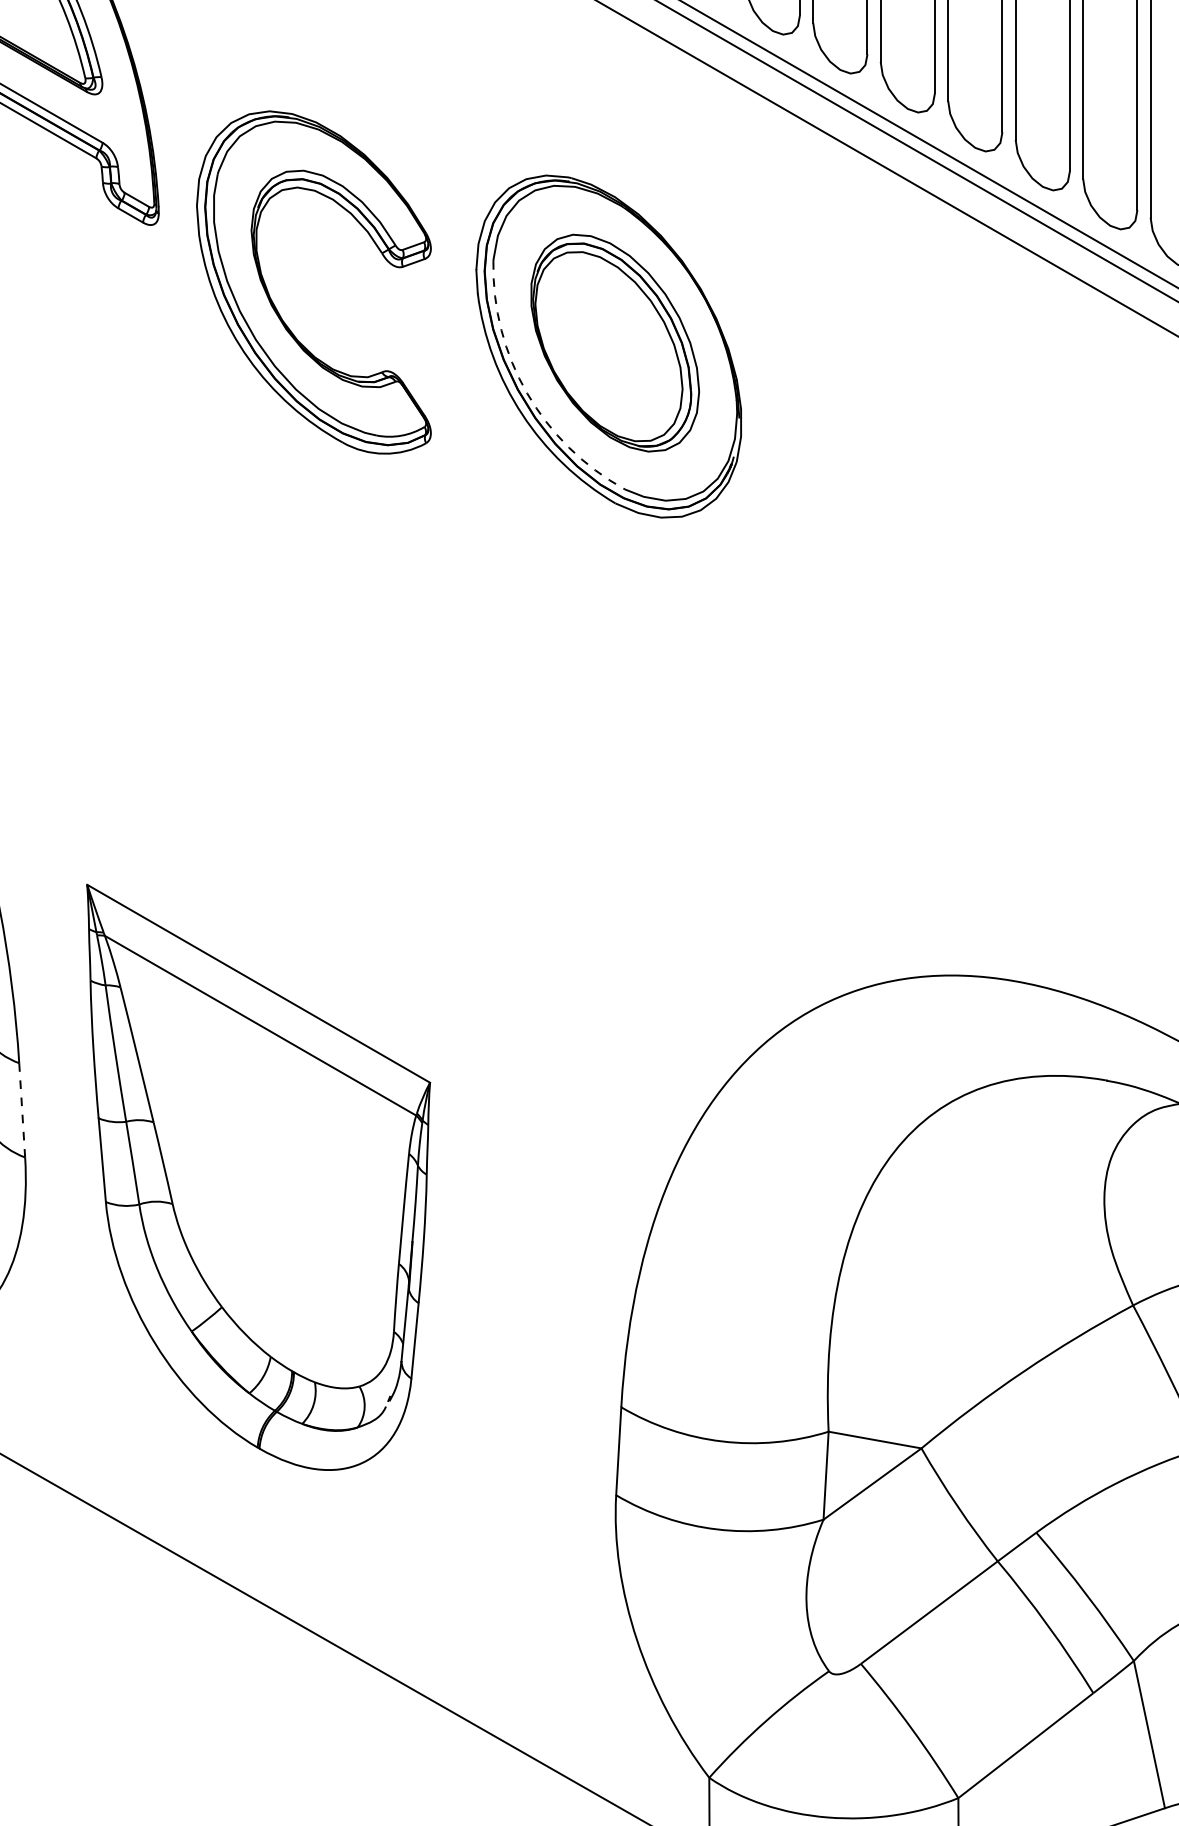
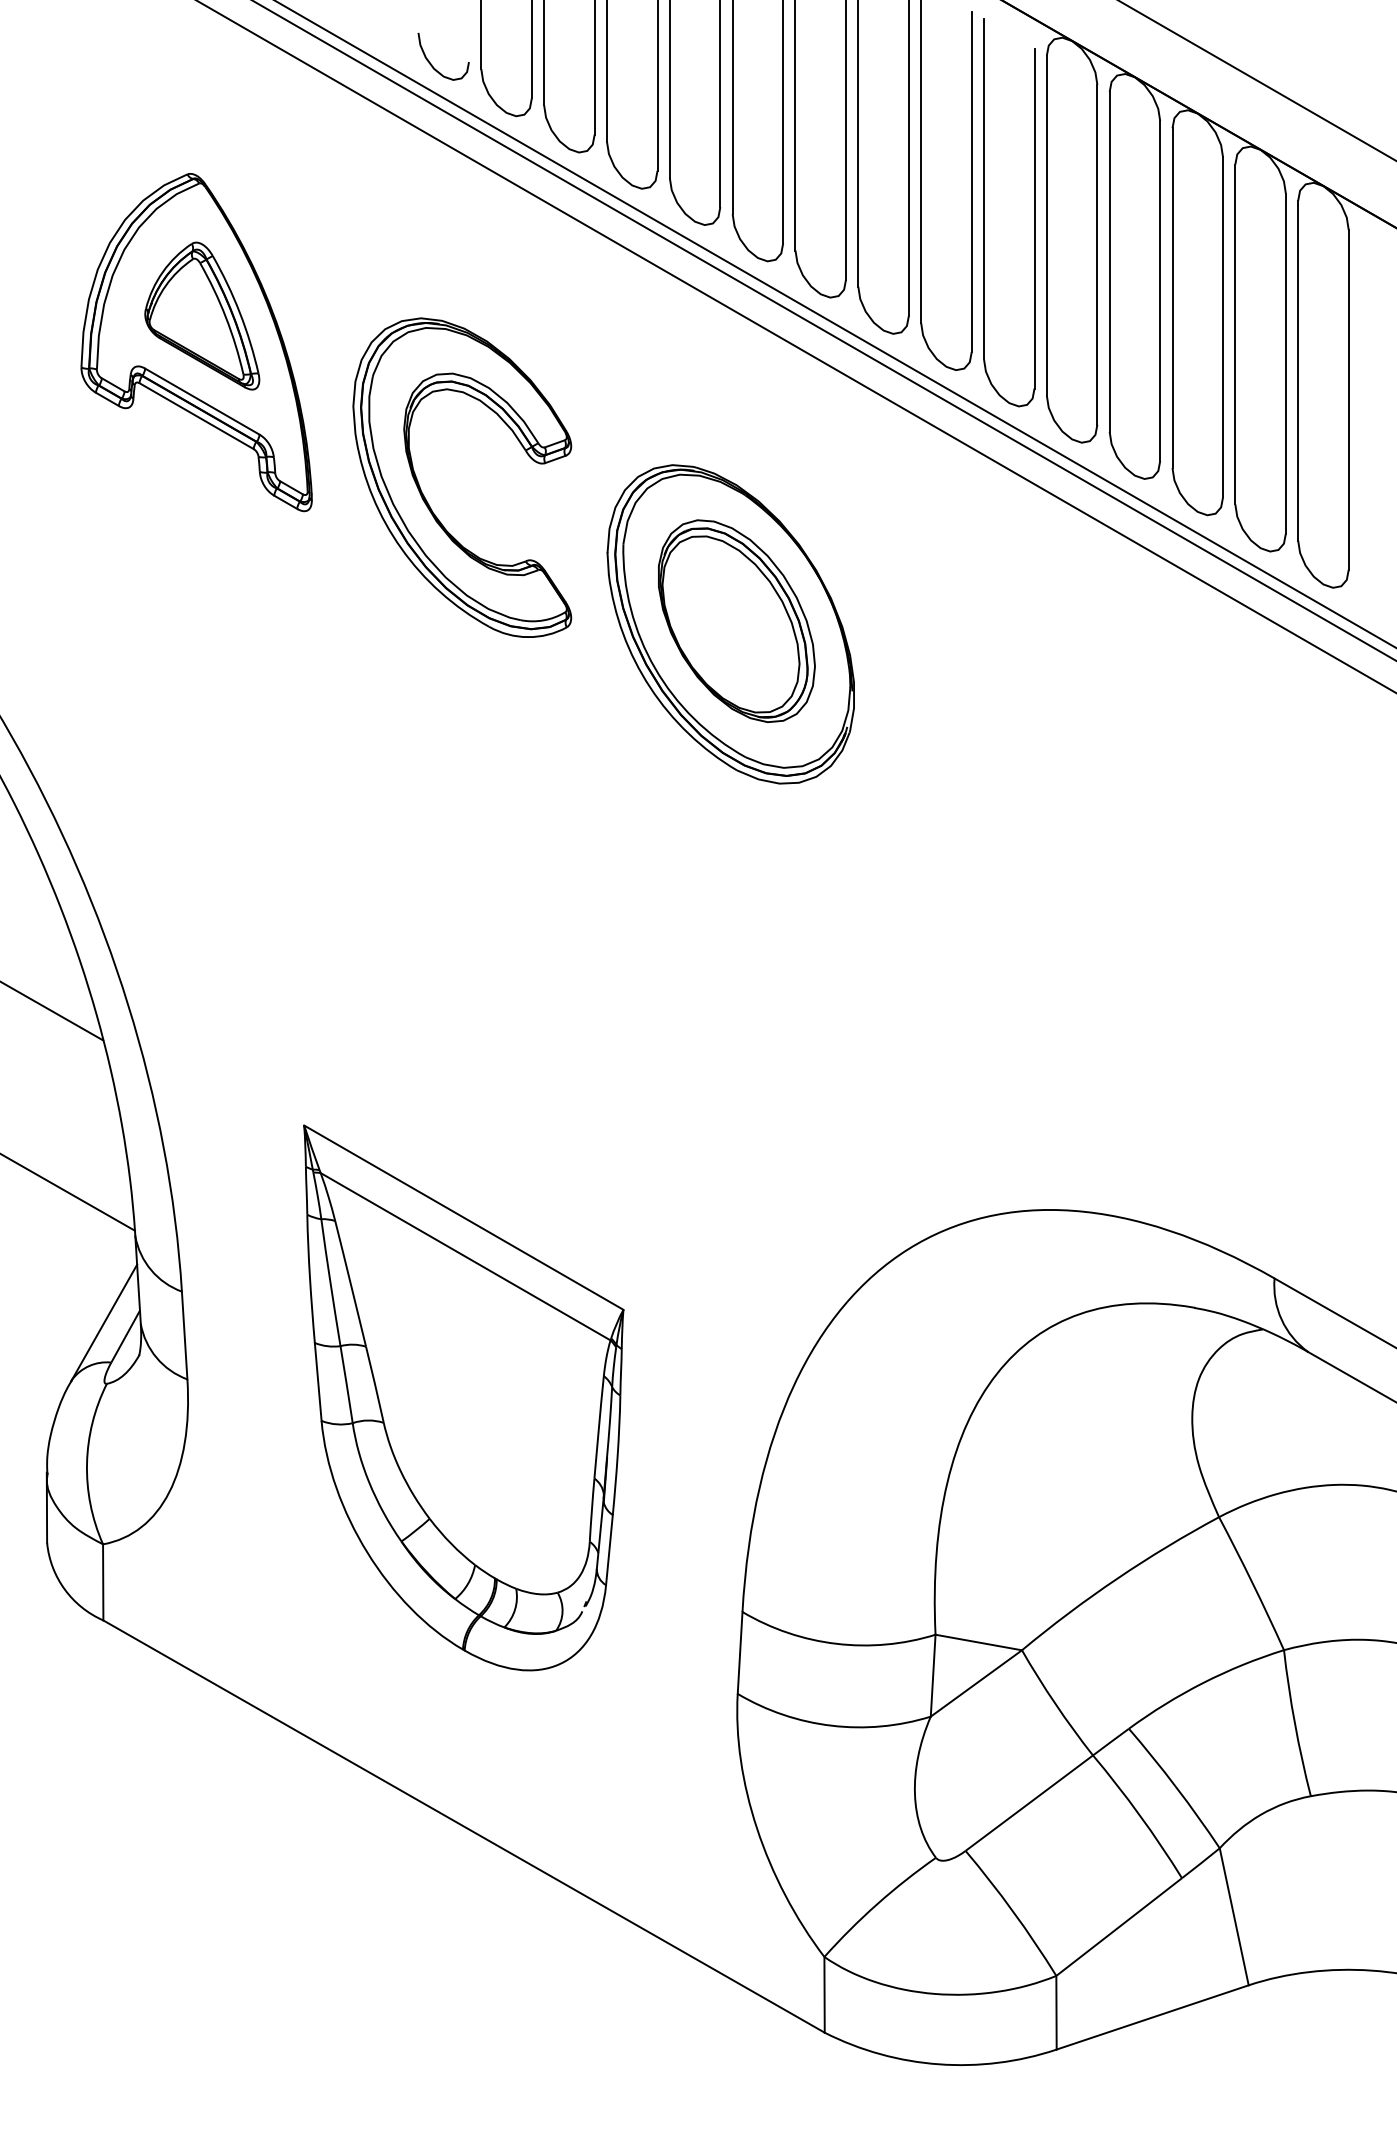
part: (273, 301) -> (424, 495), moved
arc: (527, 393) -> (655, 668), dashed -> solid
line: (22, 1110) -> (184, 1335), dashed -> solid
part: (258, 1176) -> (463, 1397), moved

